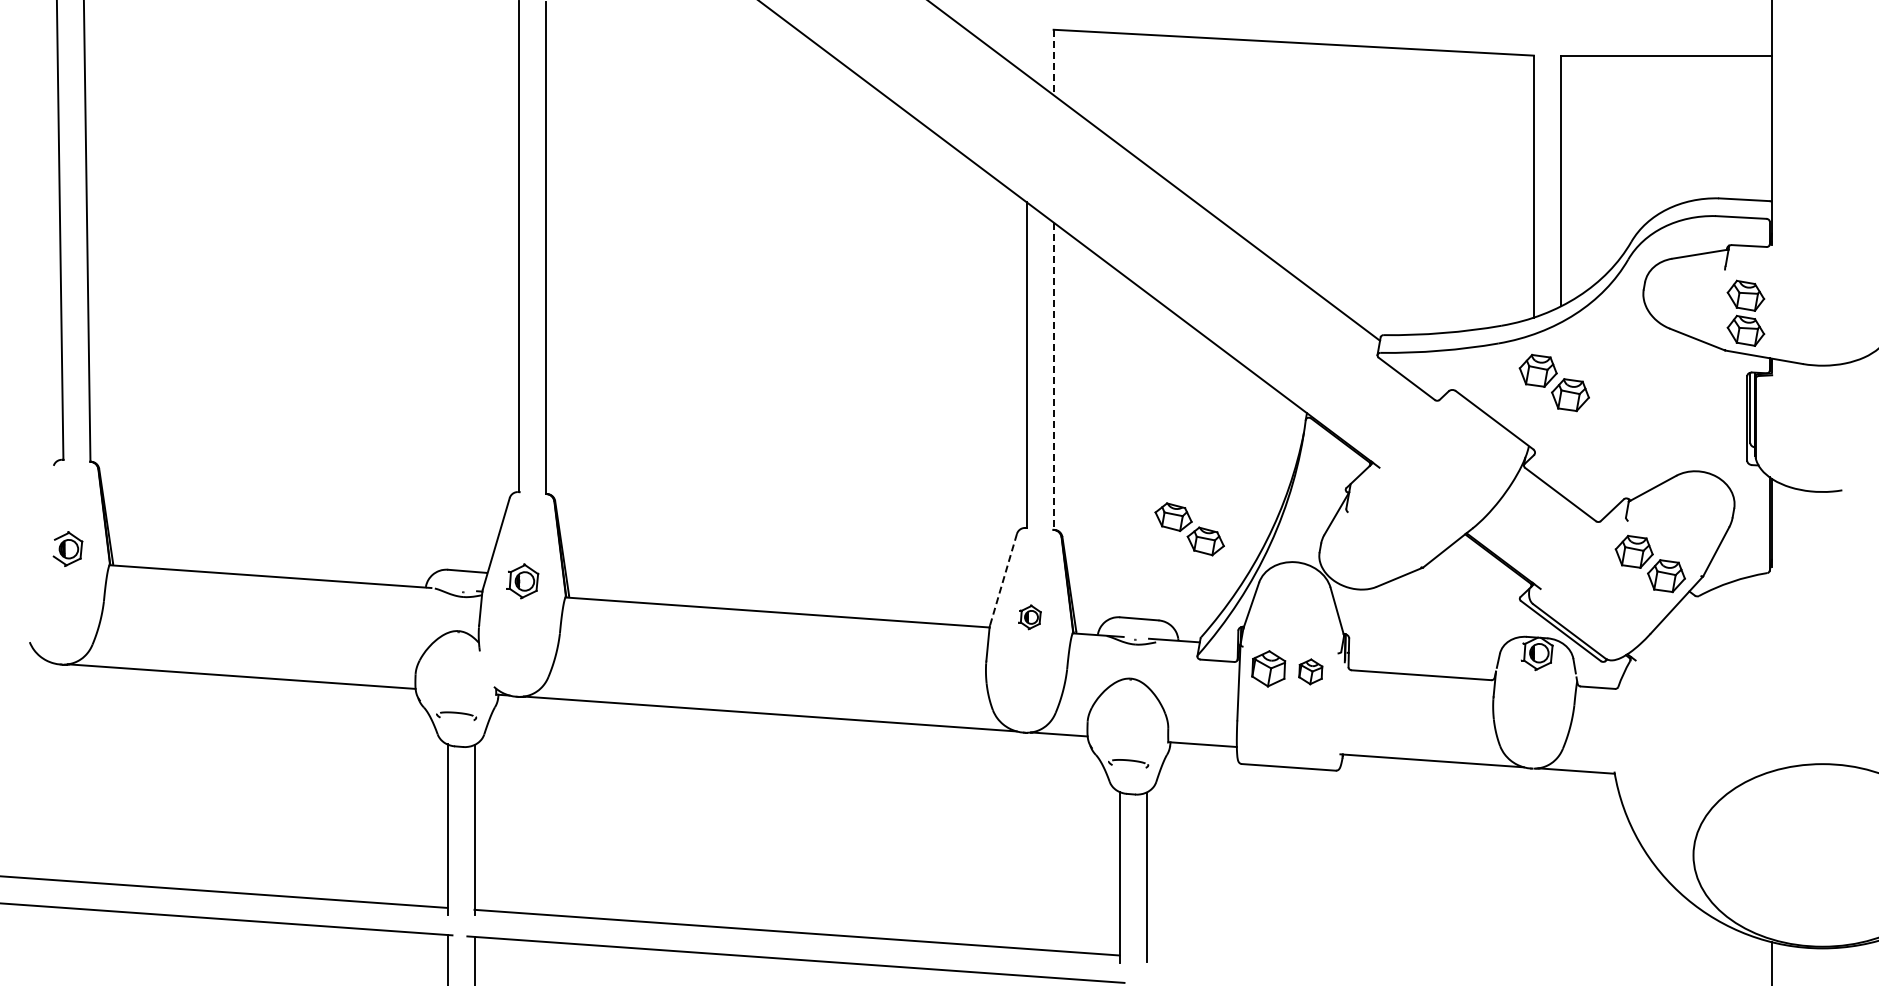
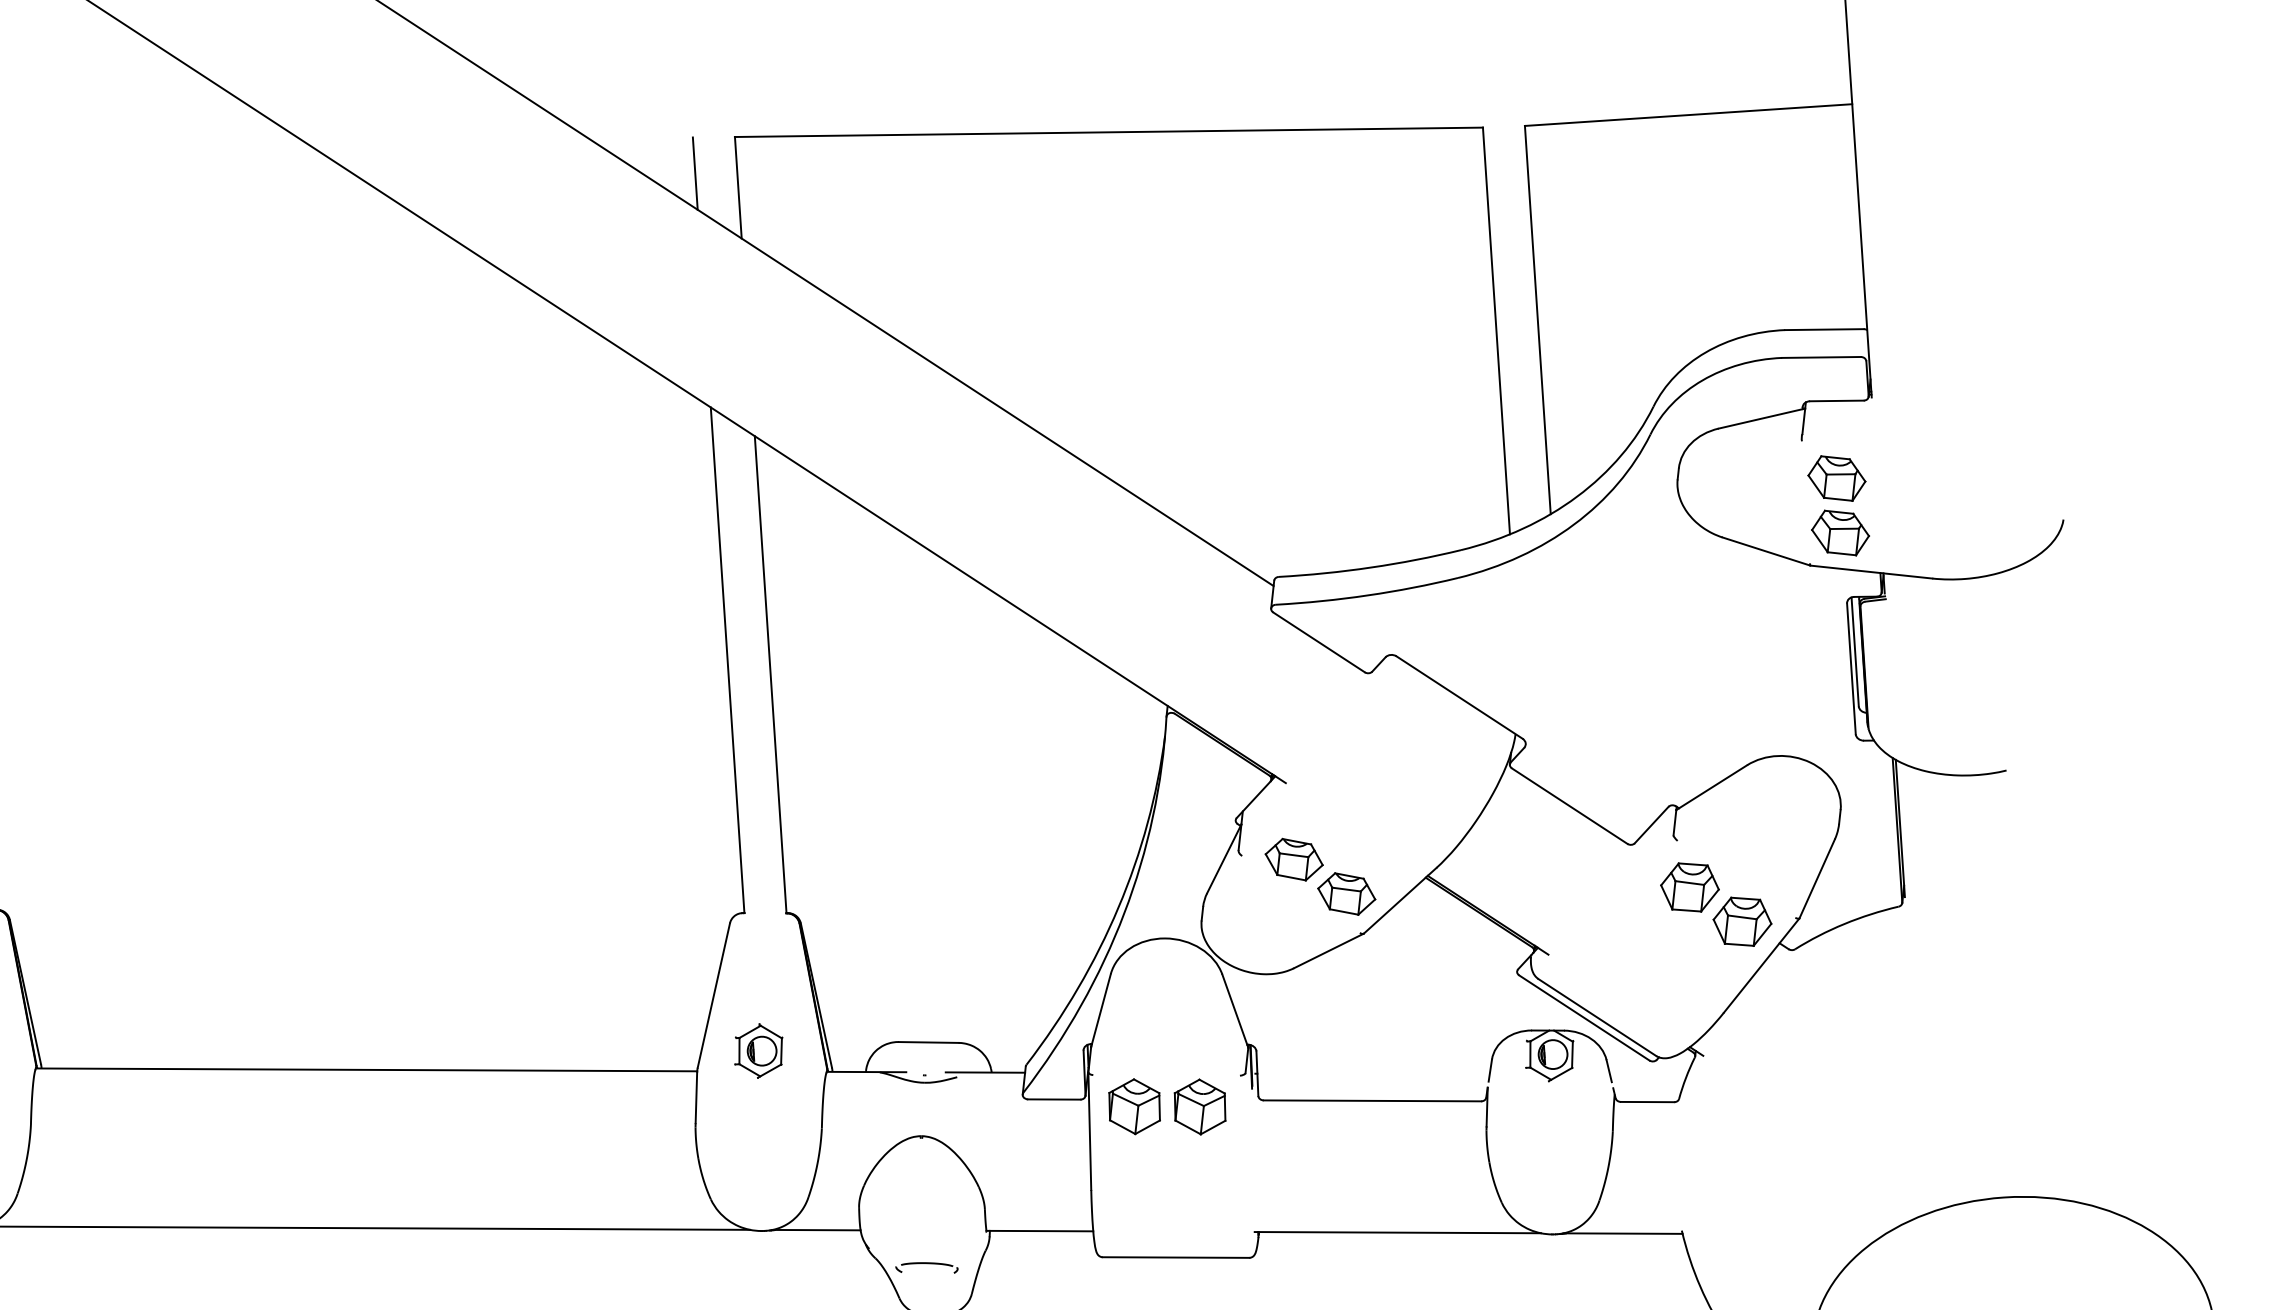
line: (1026, 51) -> (695, 173), added
line: (1053, 62) -> (738, 187), dashed -> solid
line: (1053, 376) -> (770, 675), dashed -> solid
part: (1553, 383) -> (1547, 634), removed
part: (1189, 529) -> (1320, 877), moved
line: (1003, 579) -> (713, 995), dashed -> solid
part: (1029, 617) -> (758, 1051), size x1.43
part: (1310, 671) -> (1199, 1106), size x1.43

